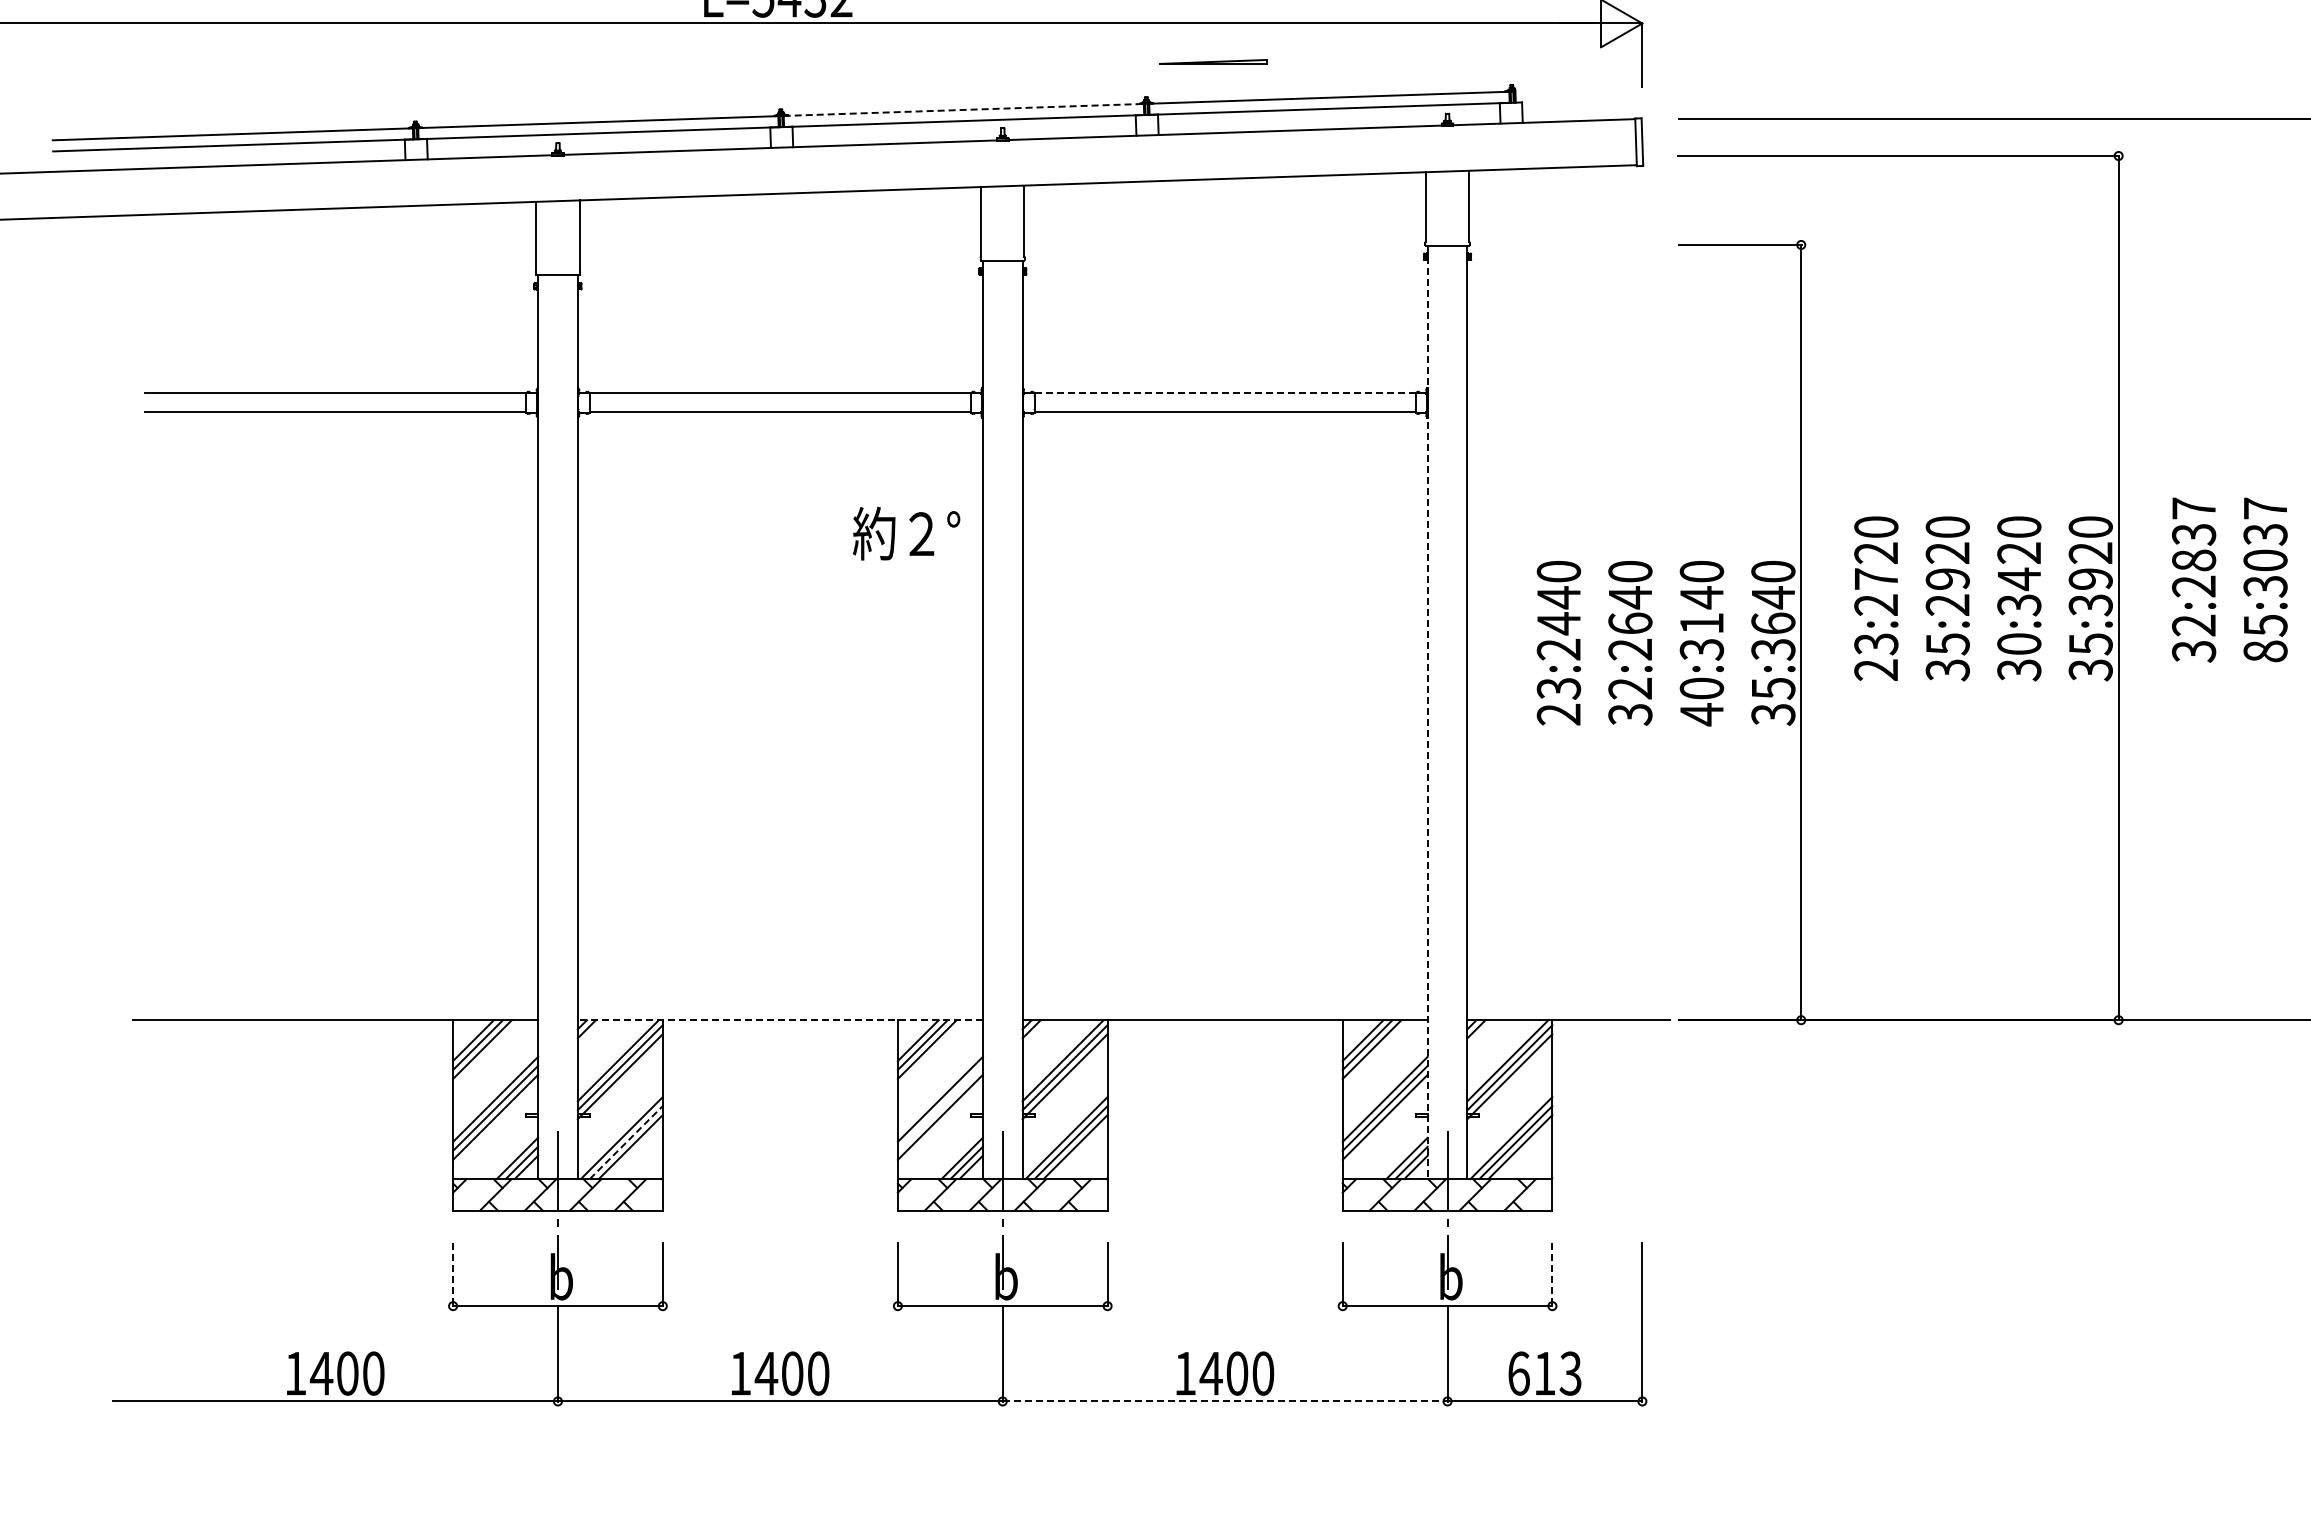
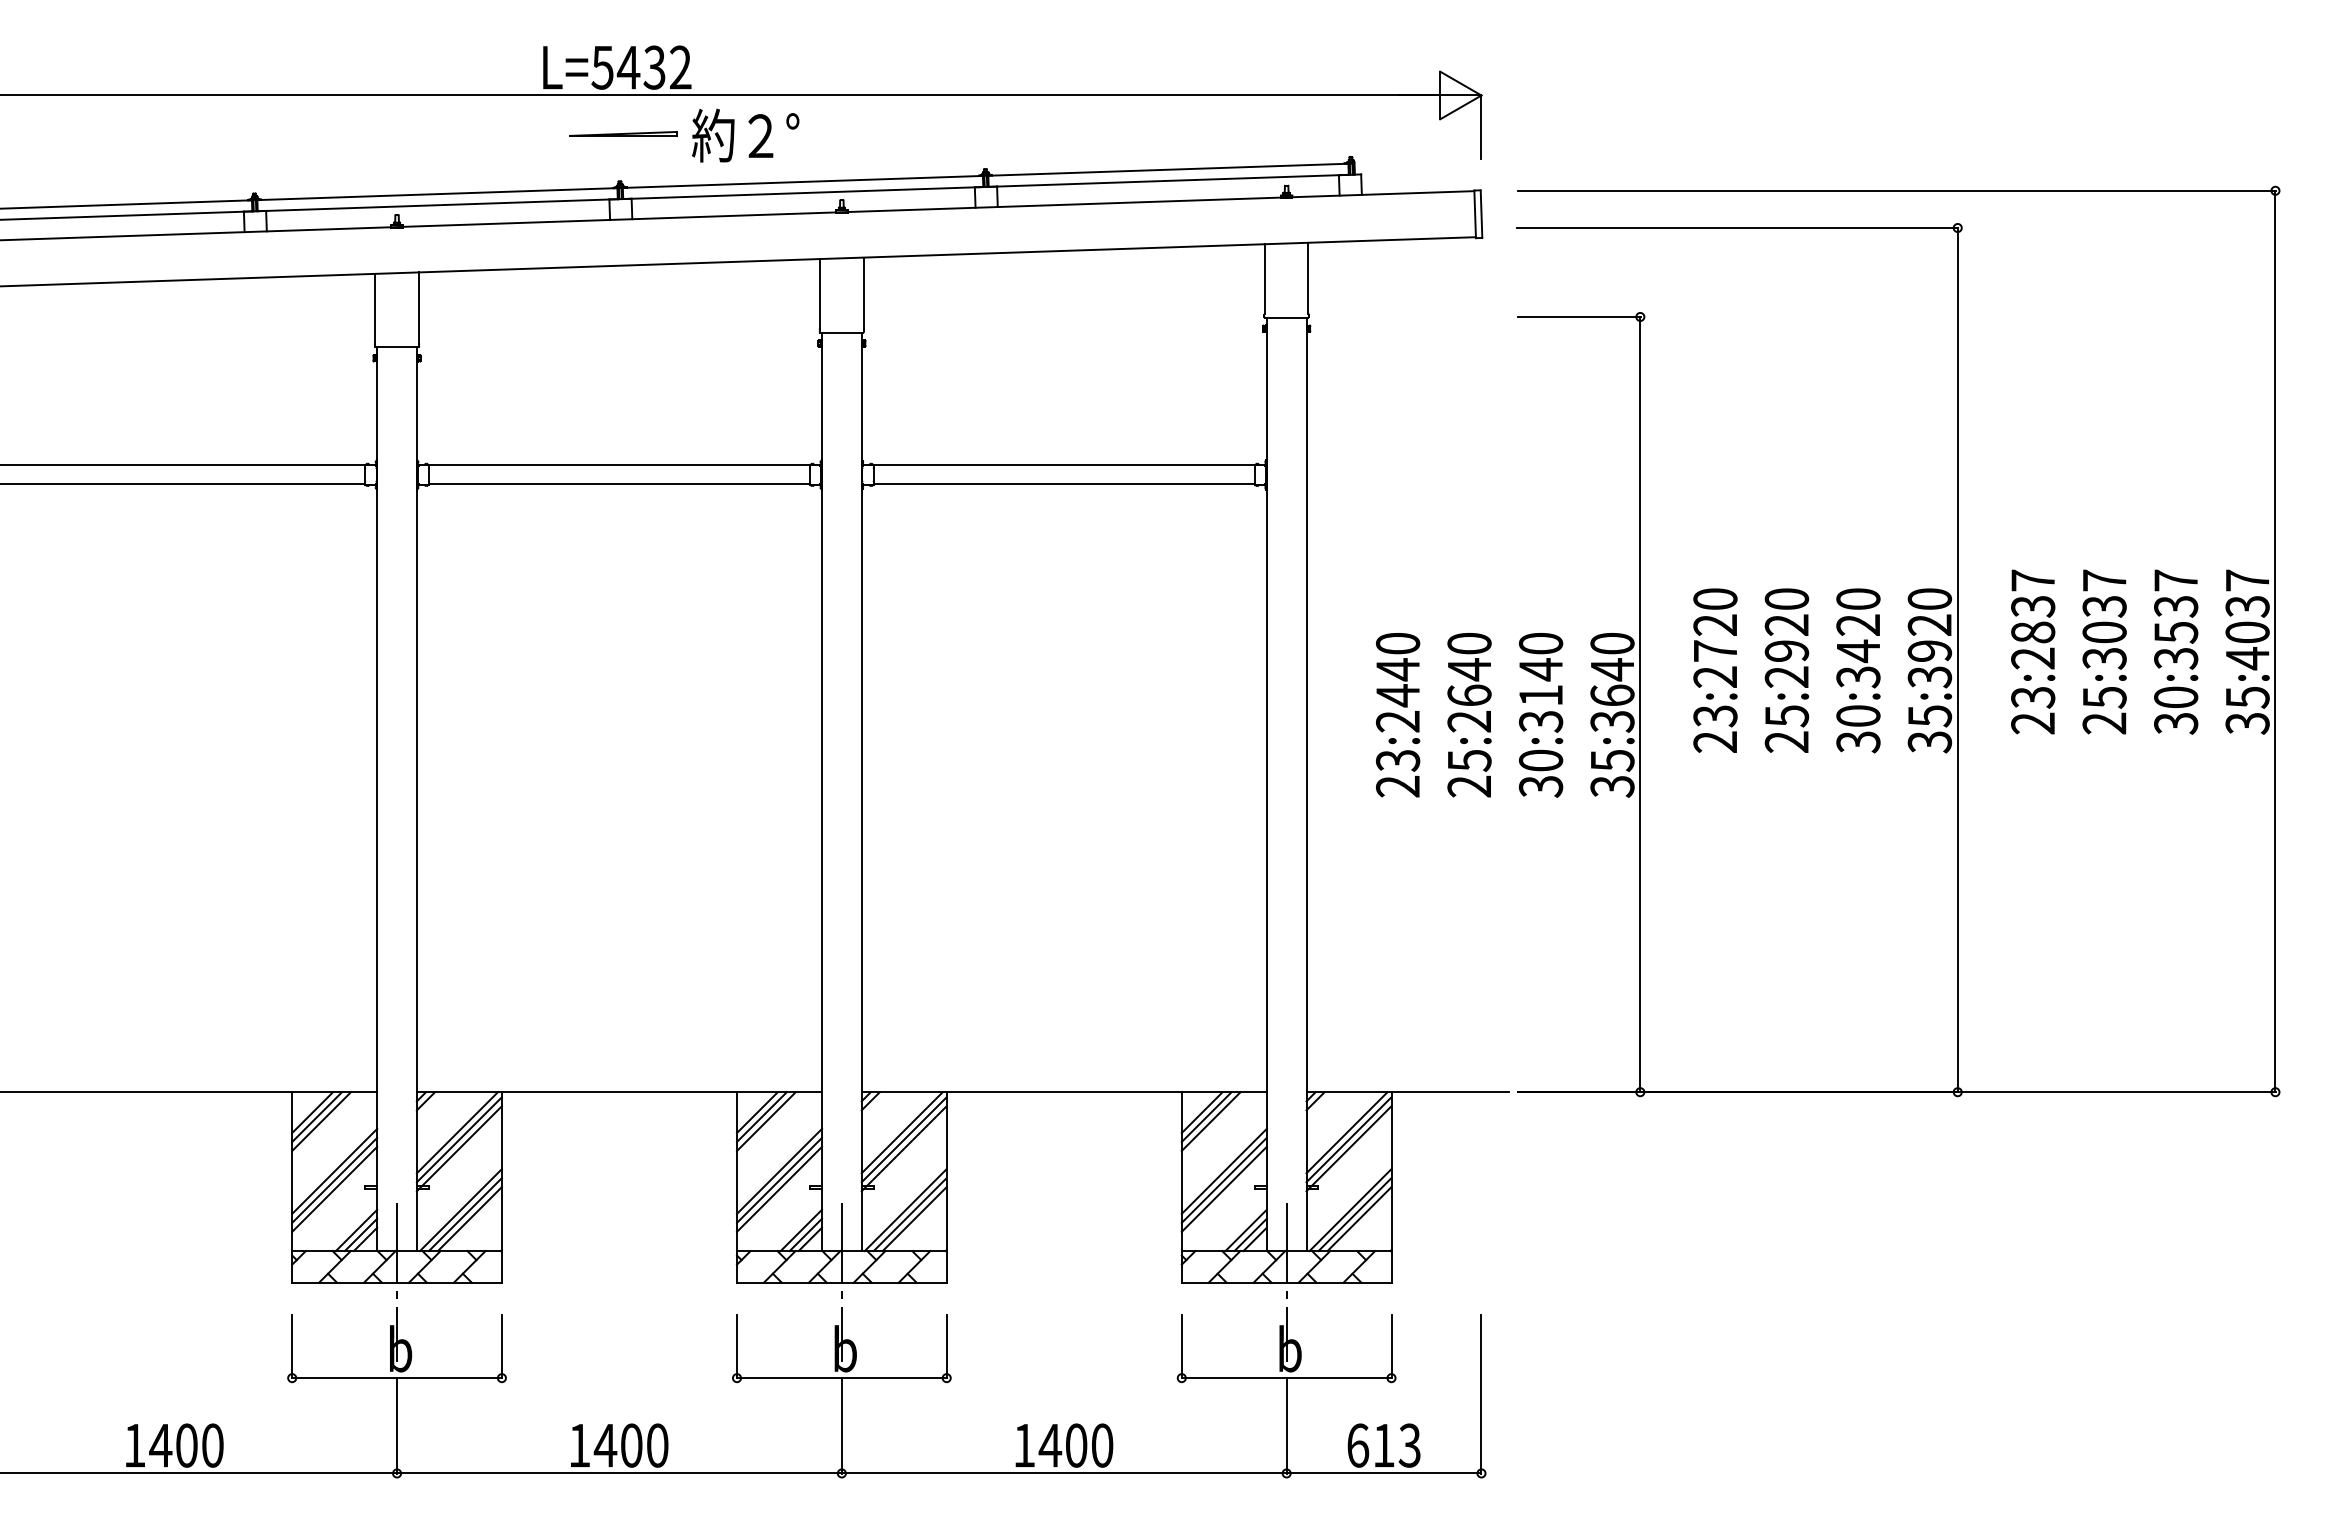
part: (1213, 61) -> (623, 133), moved
line: (964, 109) -> (803, 181), dashed -> solid
line: (1225, 393) -> (1064, 465), dashed -> solid
text: (906, 533) -> (745, 135), moved
text: (2194, 638) -> (2033, 710), 32:2837 -> 23:2837
text: (2265, 651) -> (2104, 723), 85:3037 -> 25:3037
text: (1948, 670) -> (1787, 742), 35:2920 -> 25:2920
text: (1630, 701) -> (1469, 773), 32:2640 -> 25:2640
line: (1427, 712) -> (1266, 784), dashed -> solid
text: (1701, 714) -> (1540, 786), 40:3140 -> 30:3140
line: (780, 1020) -> (619, 1092), dashed -> solid
line: (940, 1107) -> (779, 1179), added
line: (626, 1142) -> (465, 1214), dashed -> solid
line: (453, 1274) -> (292, 1346), dashed -> solid
line: (1552, 1274) -> (1391, 1346), dashed -> solid
line: (1225, 1401) -> (1064, 1473), dashed -> solid

